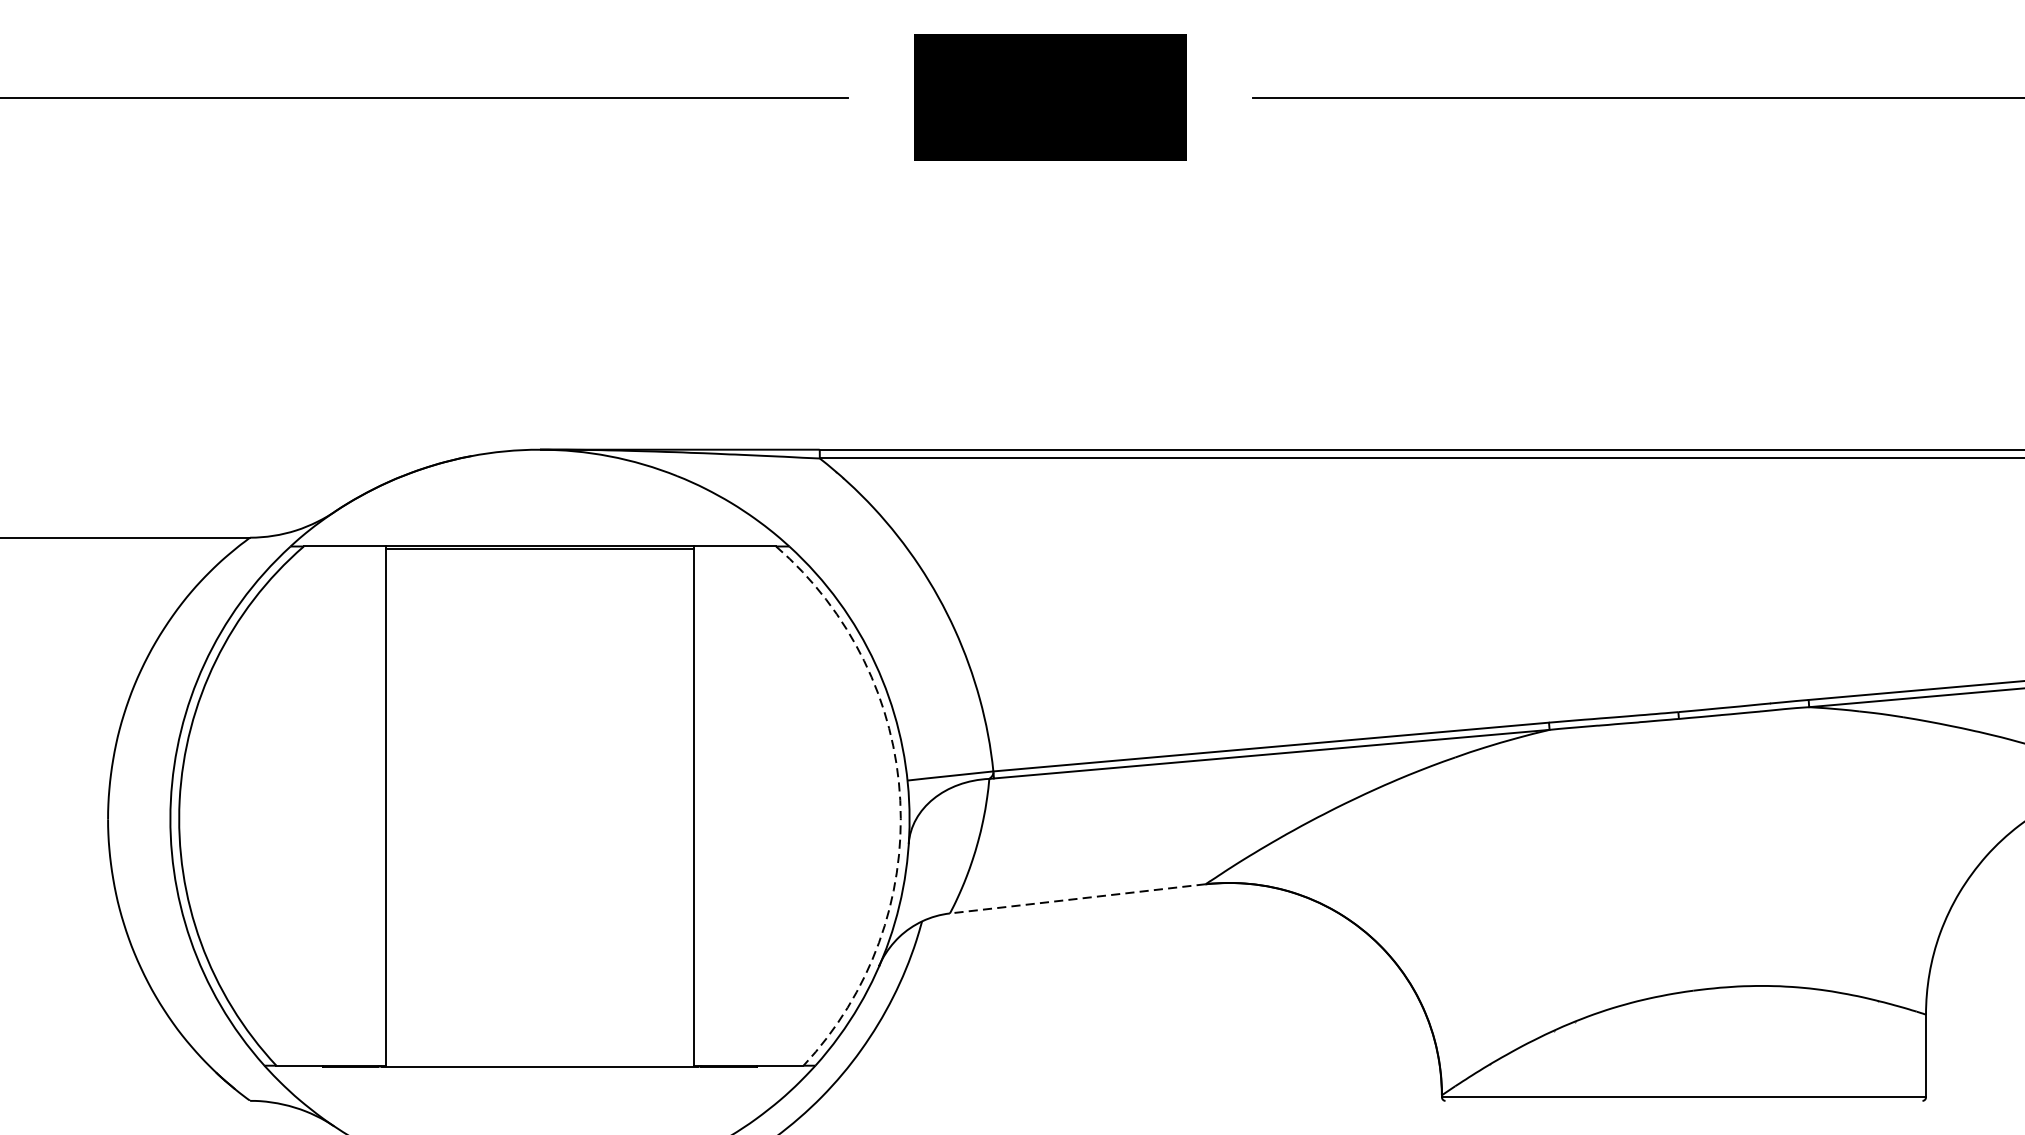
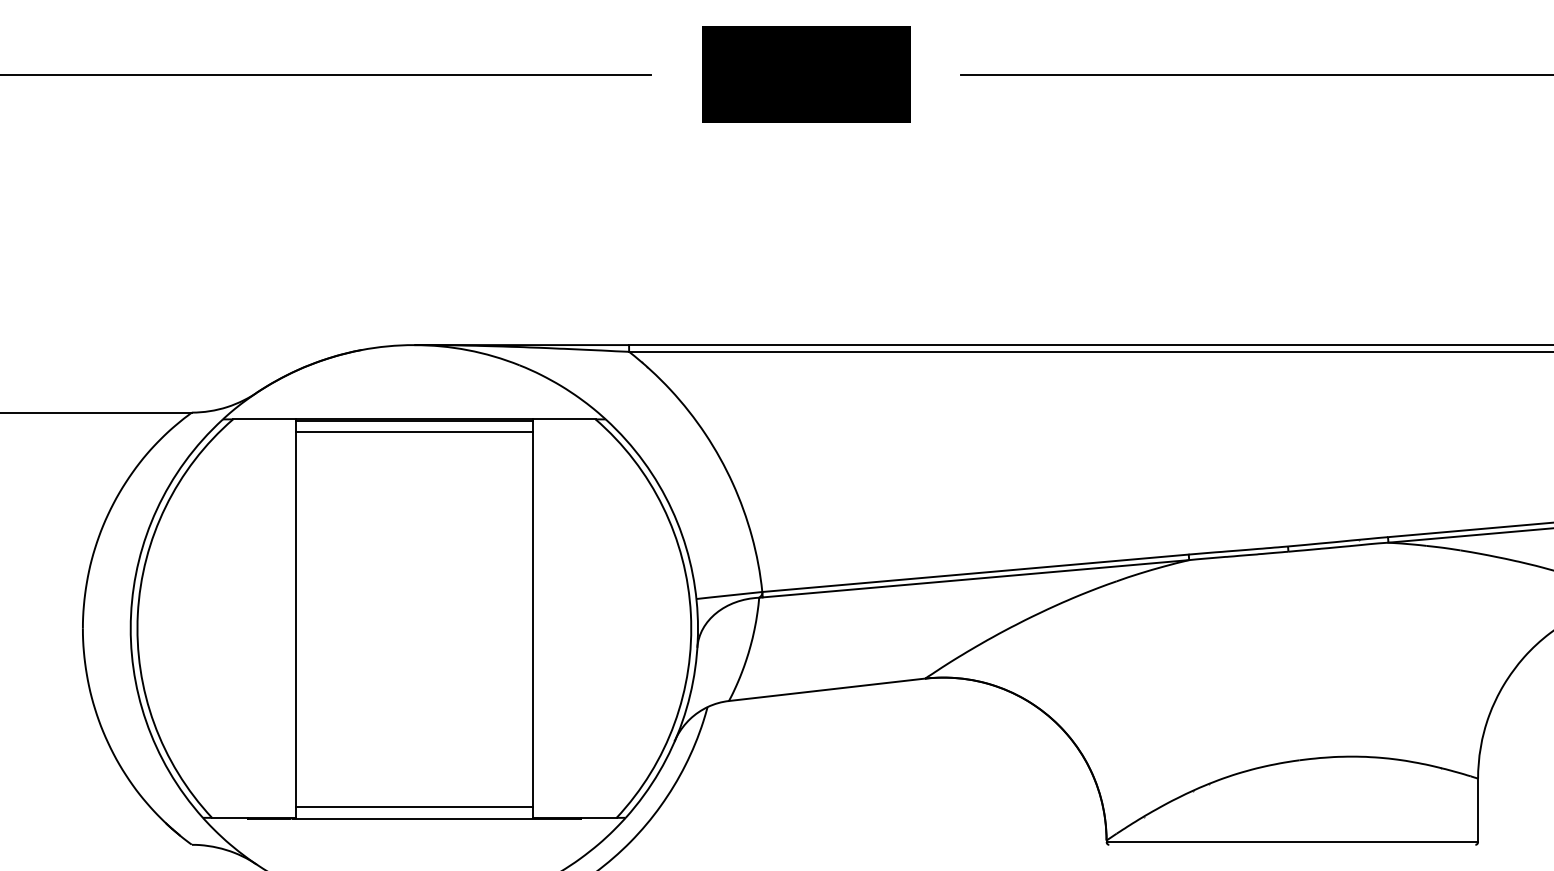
line: (540, 562) -> (414, 431), added
arc: (899, 800) -> (690, 614), dashed -> solid
line: (1078, 898) -> (827, 689), dashed -> solid
line: (540, 1052) -> (414, 807), added

